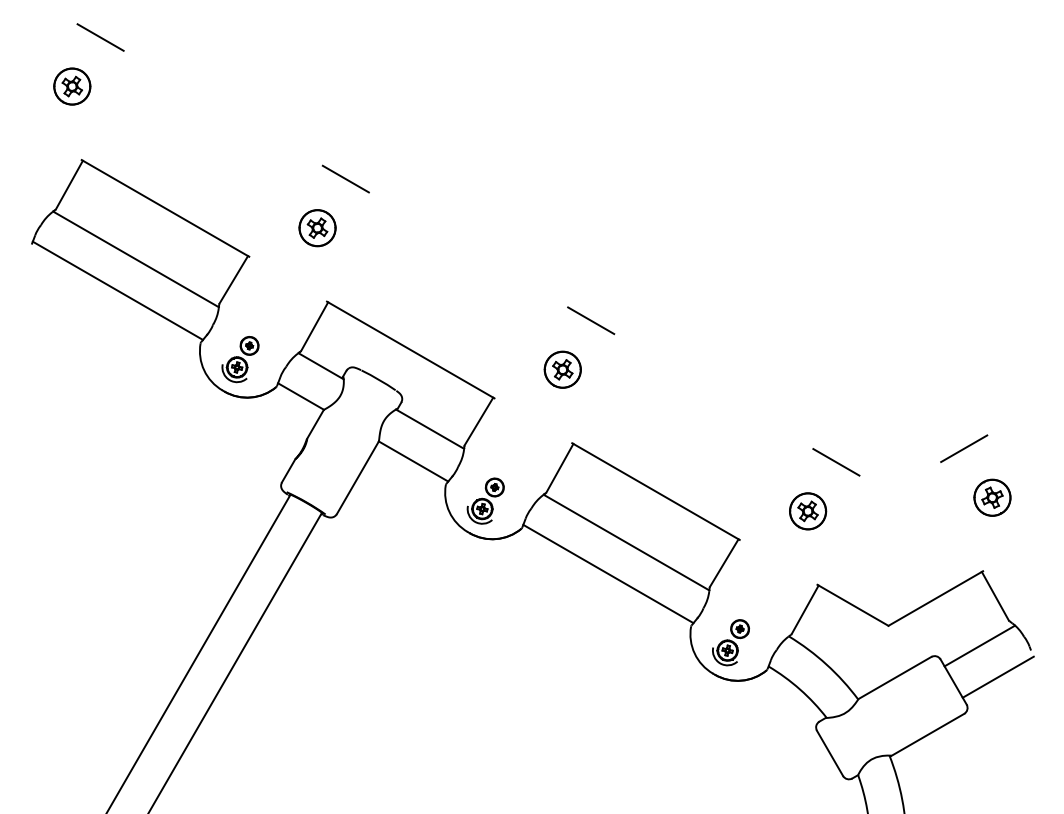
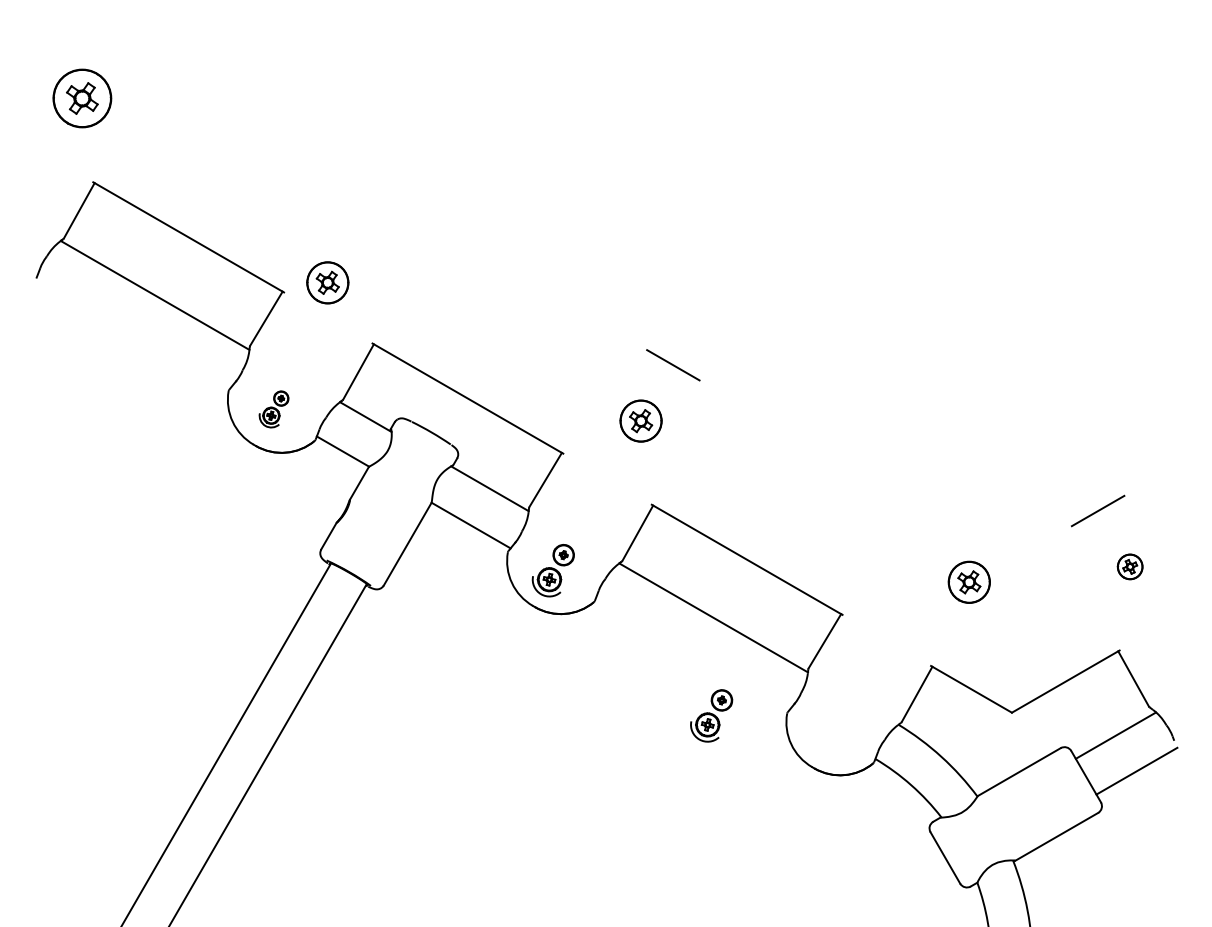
line: (100, 37) -> (114, 42), removed
part: (72, 86) -> (82, 98), size x1.4
line: (345, 178) -> (393, 203), removed
part: (317, 227) -> (327, 282), moved
line: (117, 291) -> (134, 331), removed
part: (239, 359) -> (273, 409), size x0.7
line: (836, 462) -> (952, 526), removed
part: (991, 497) -> (1129, 566), size x0.6
part: (807, 510) -> (968, 581), moved
line: (607, 573) -> (692, 653), removed
part: (730, 642) -> (711, 715), moved

